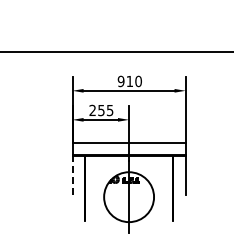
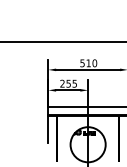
text: (120, 80) -> (82, 62), 910 -> 510
line: (72, 175) -> (48, 129), dashed -> solid

